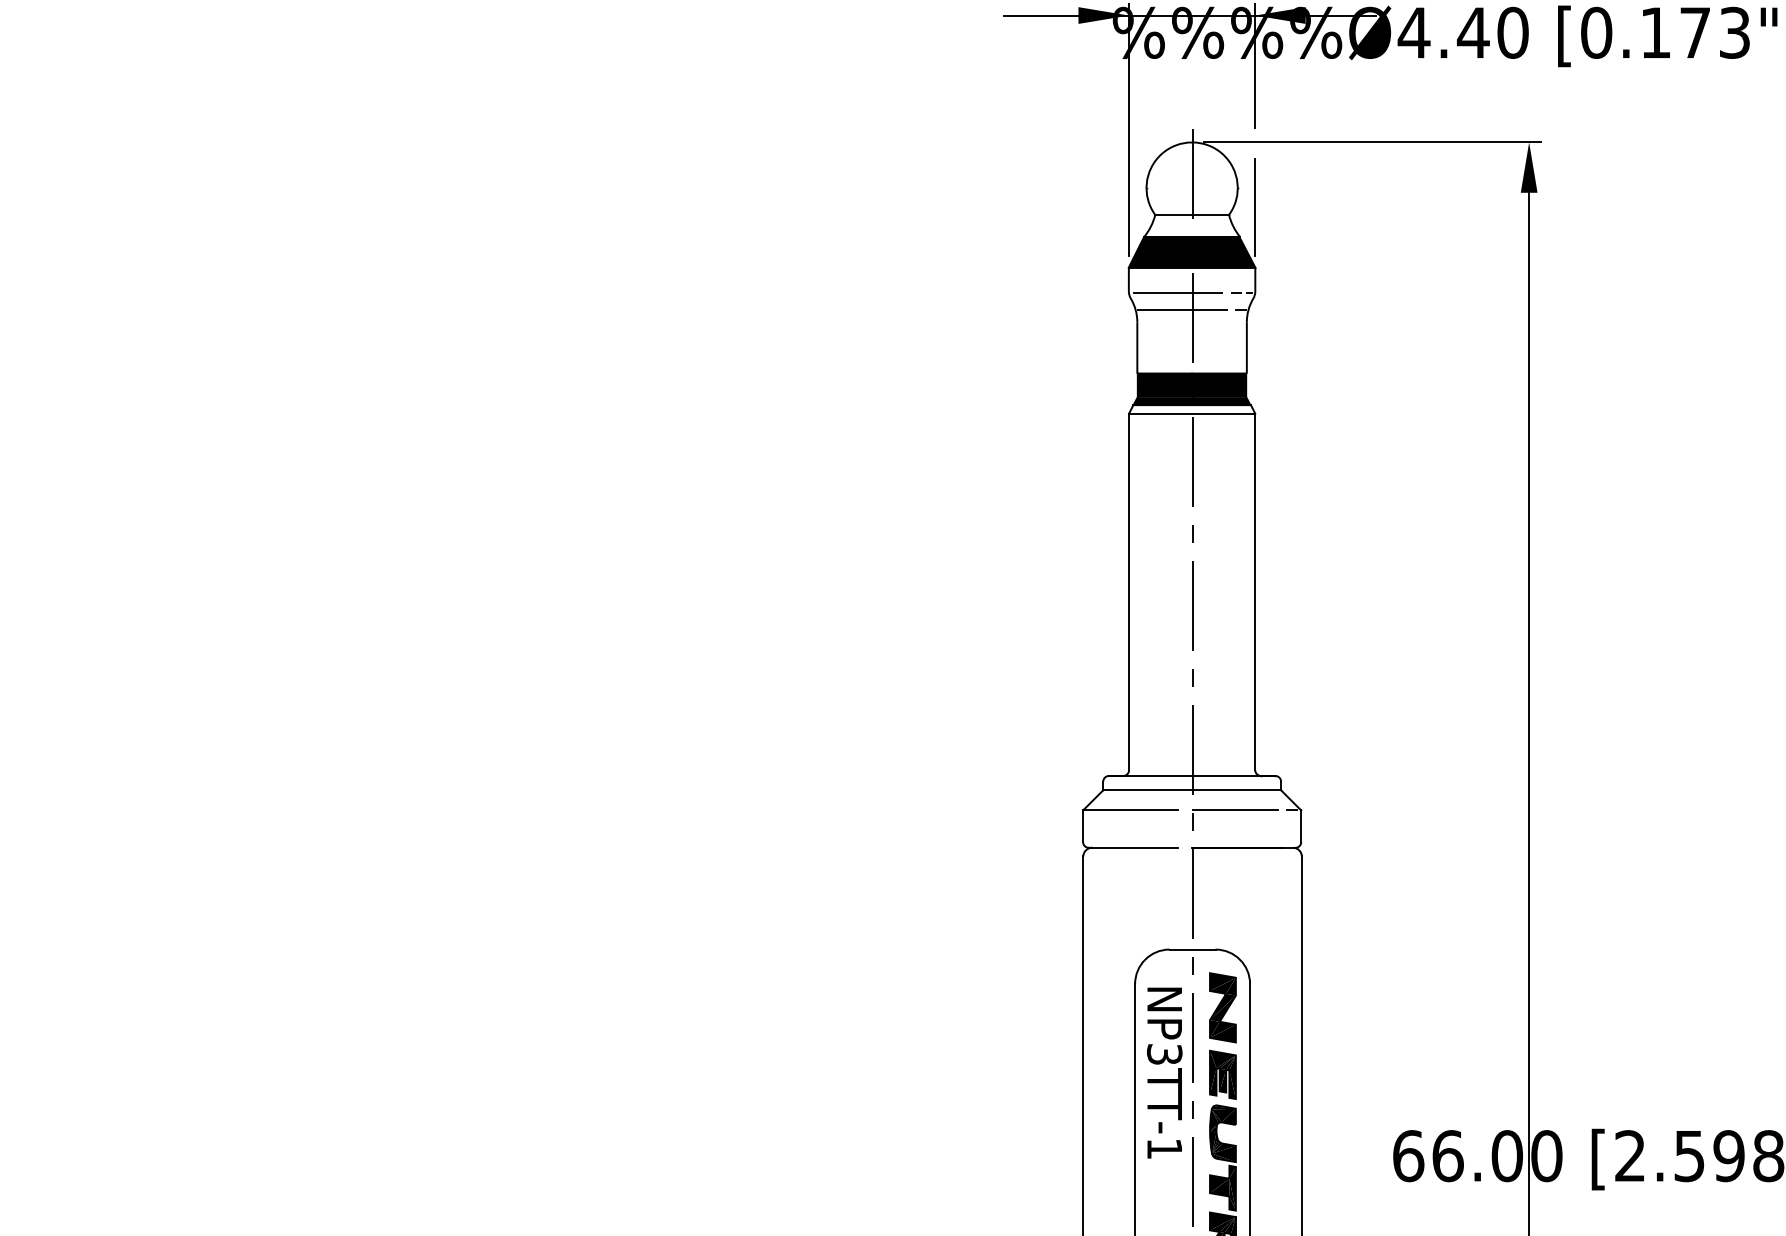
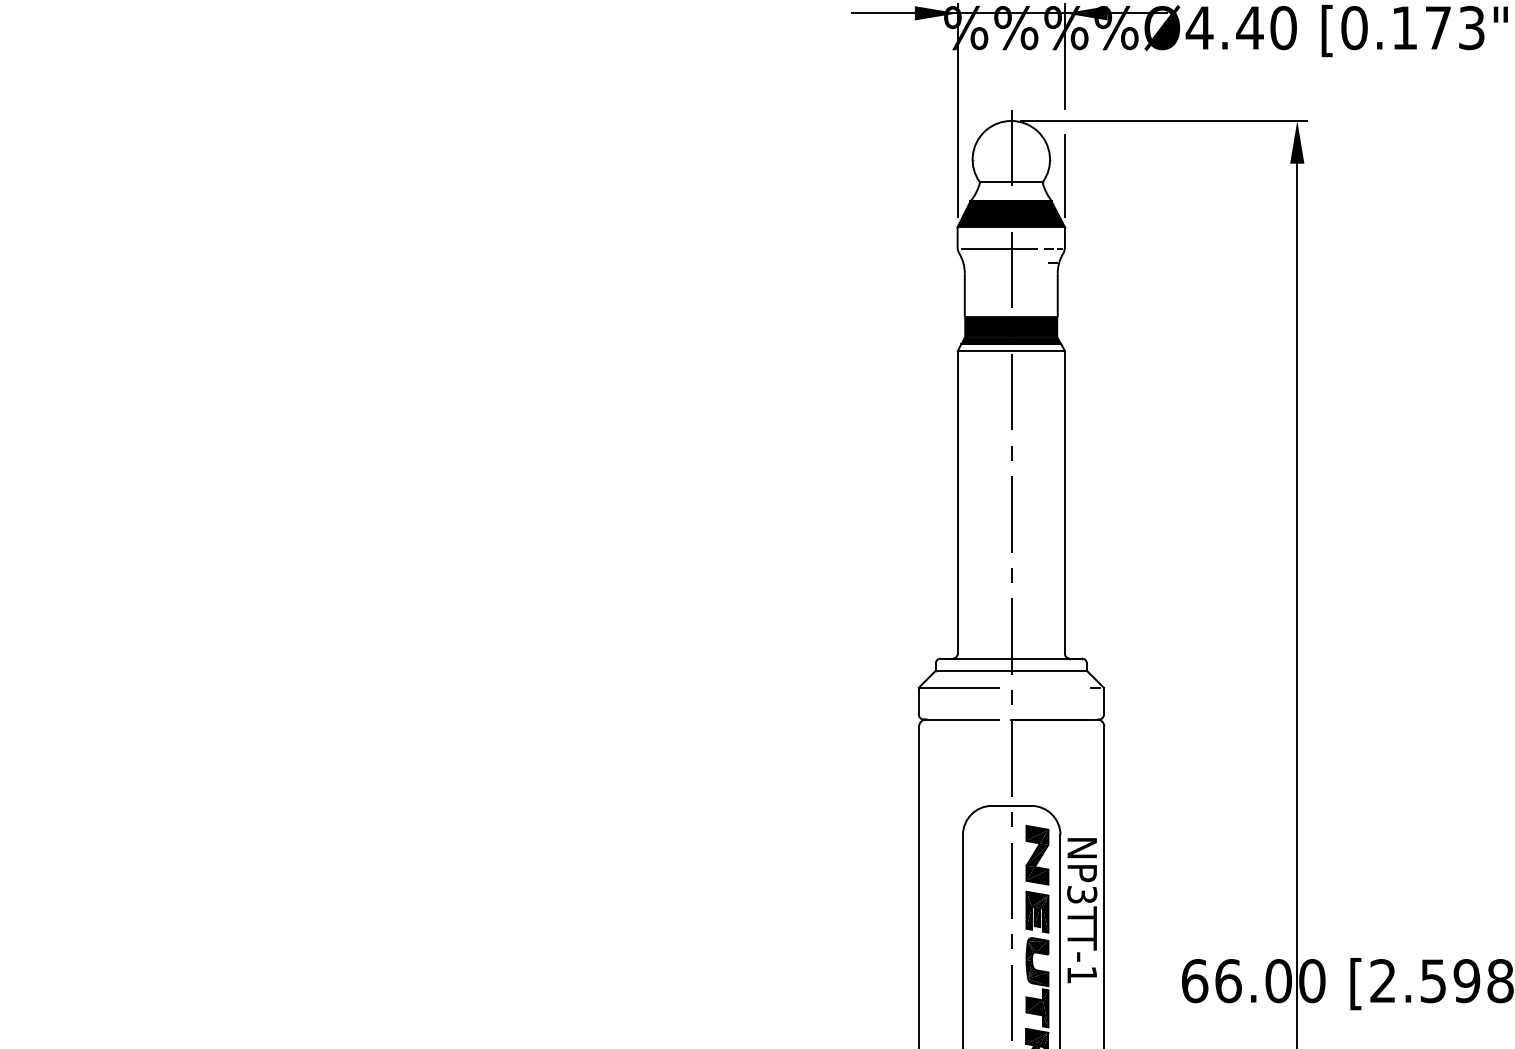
line: (1182, 310) -> (1003, 263), removed
line: (1235, 810) -> (1048, 687), removed
text: (1164, 1072) -> (1082, 910), moved

